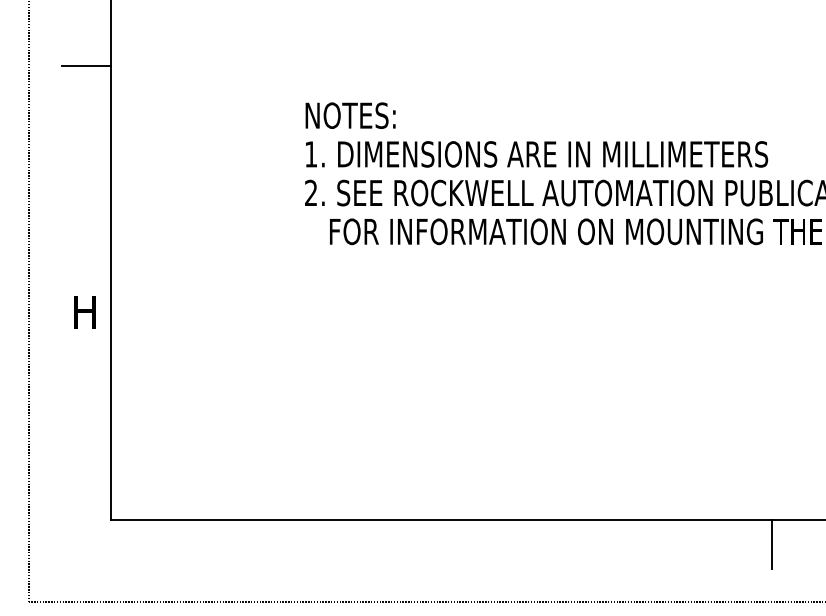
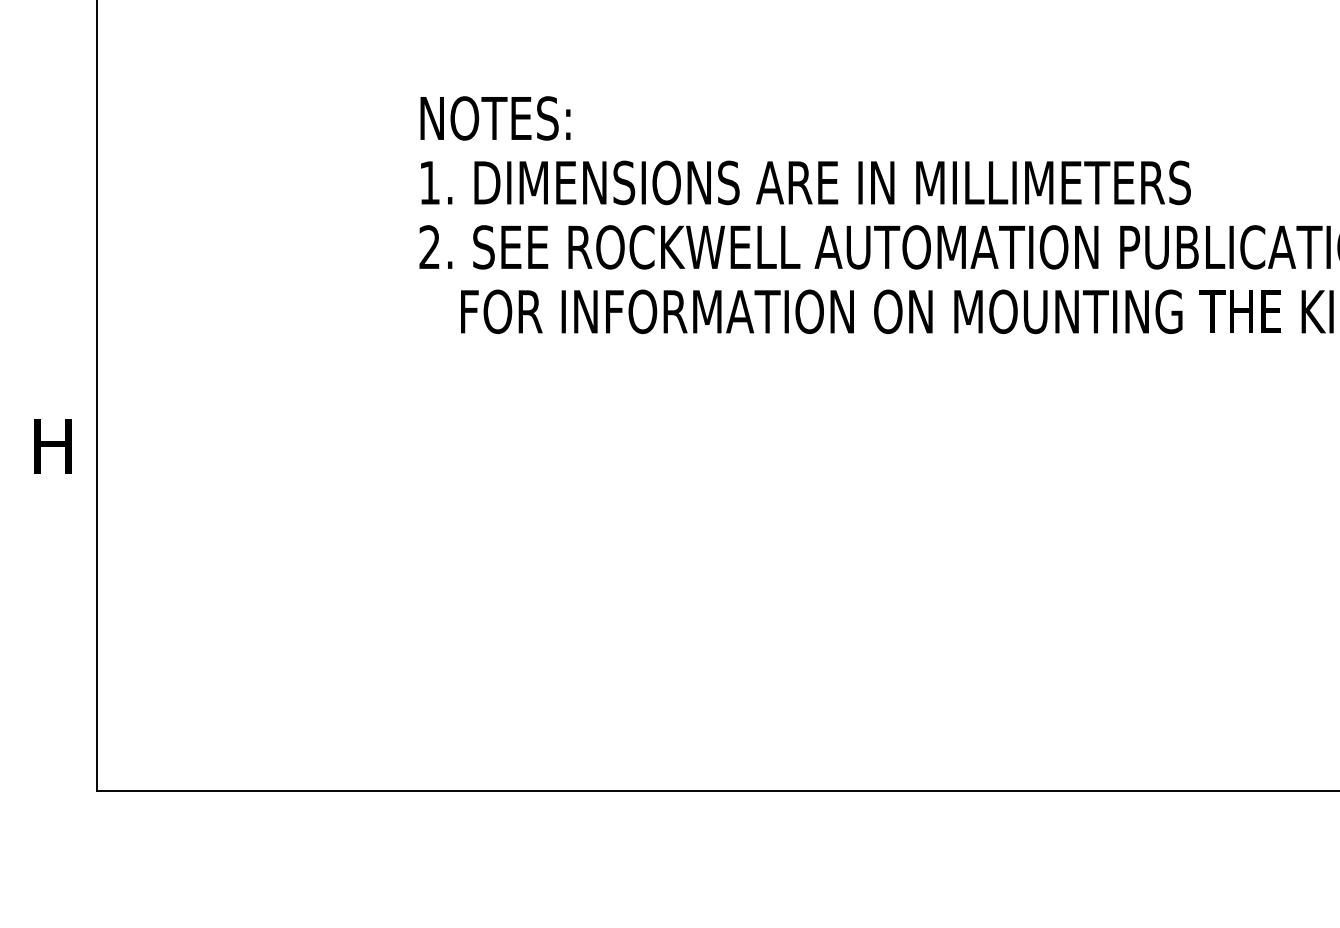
line: (86, 65) -> (55, 34), removed
line: (771, 544) -> (1196, 832), removed

